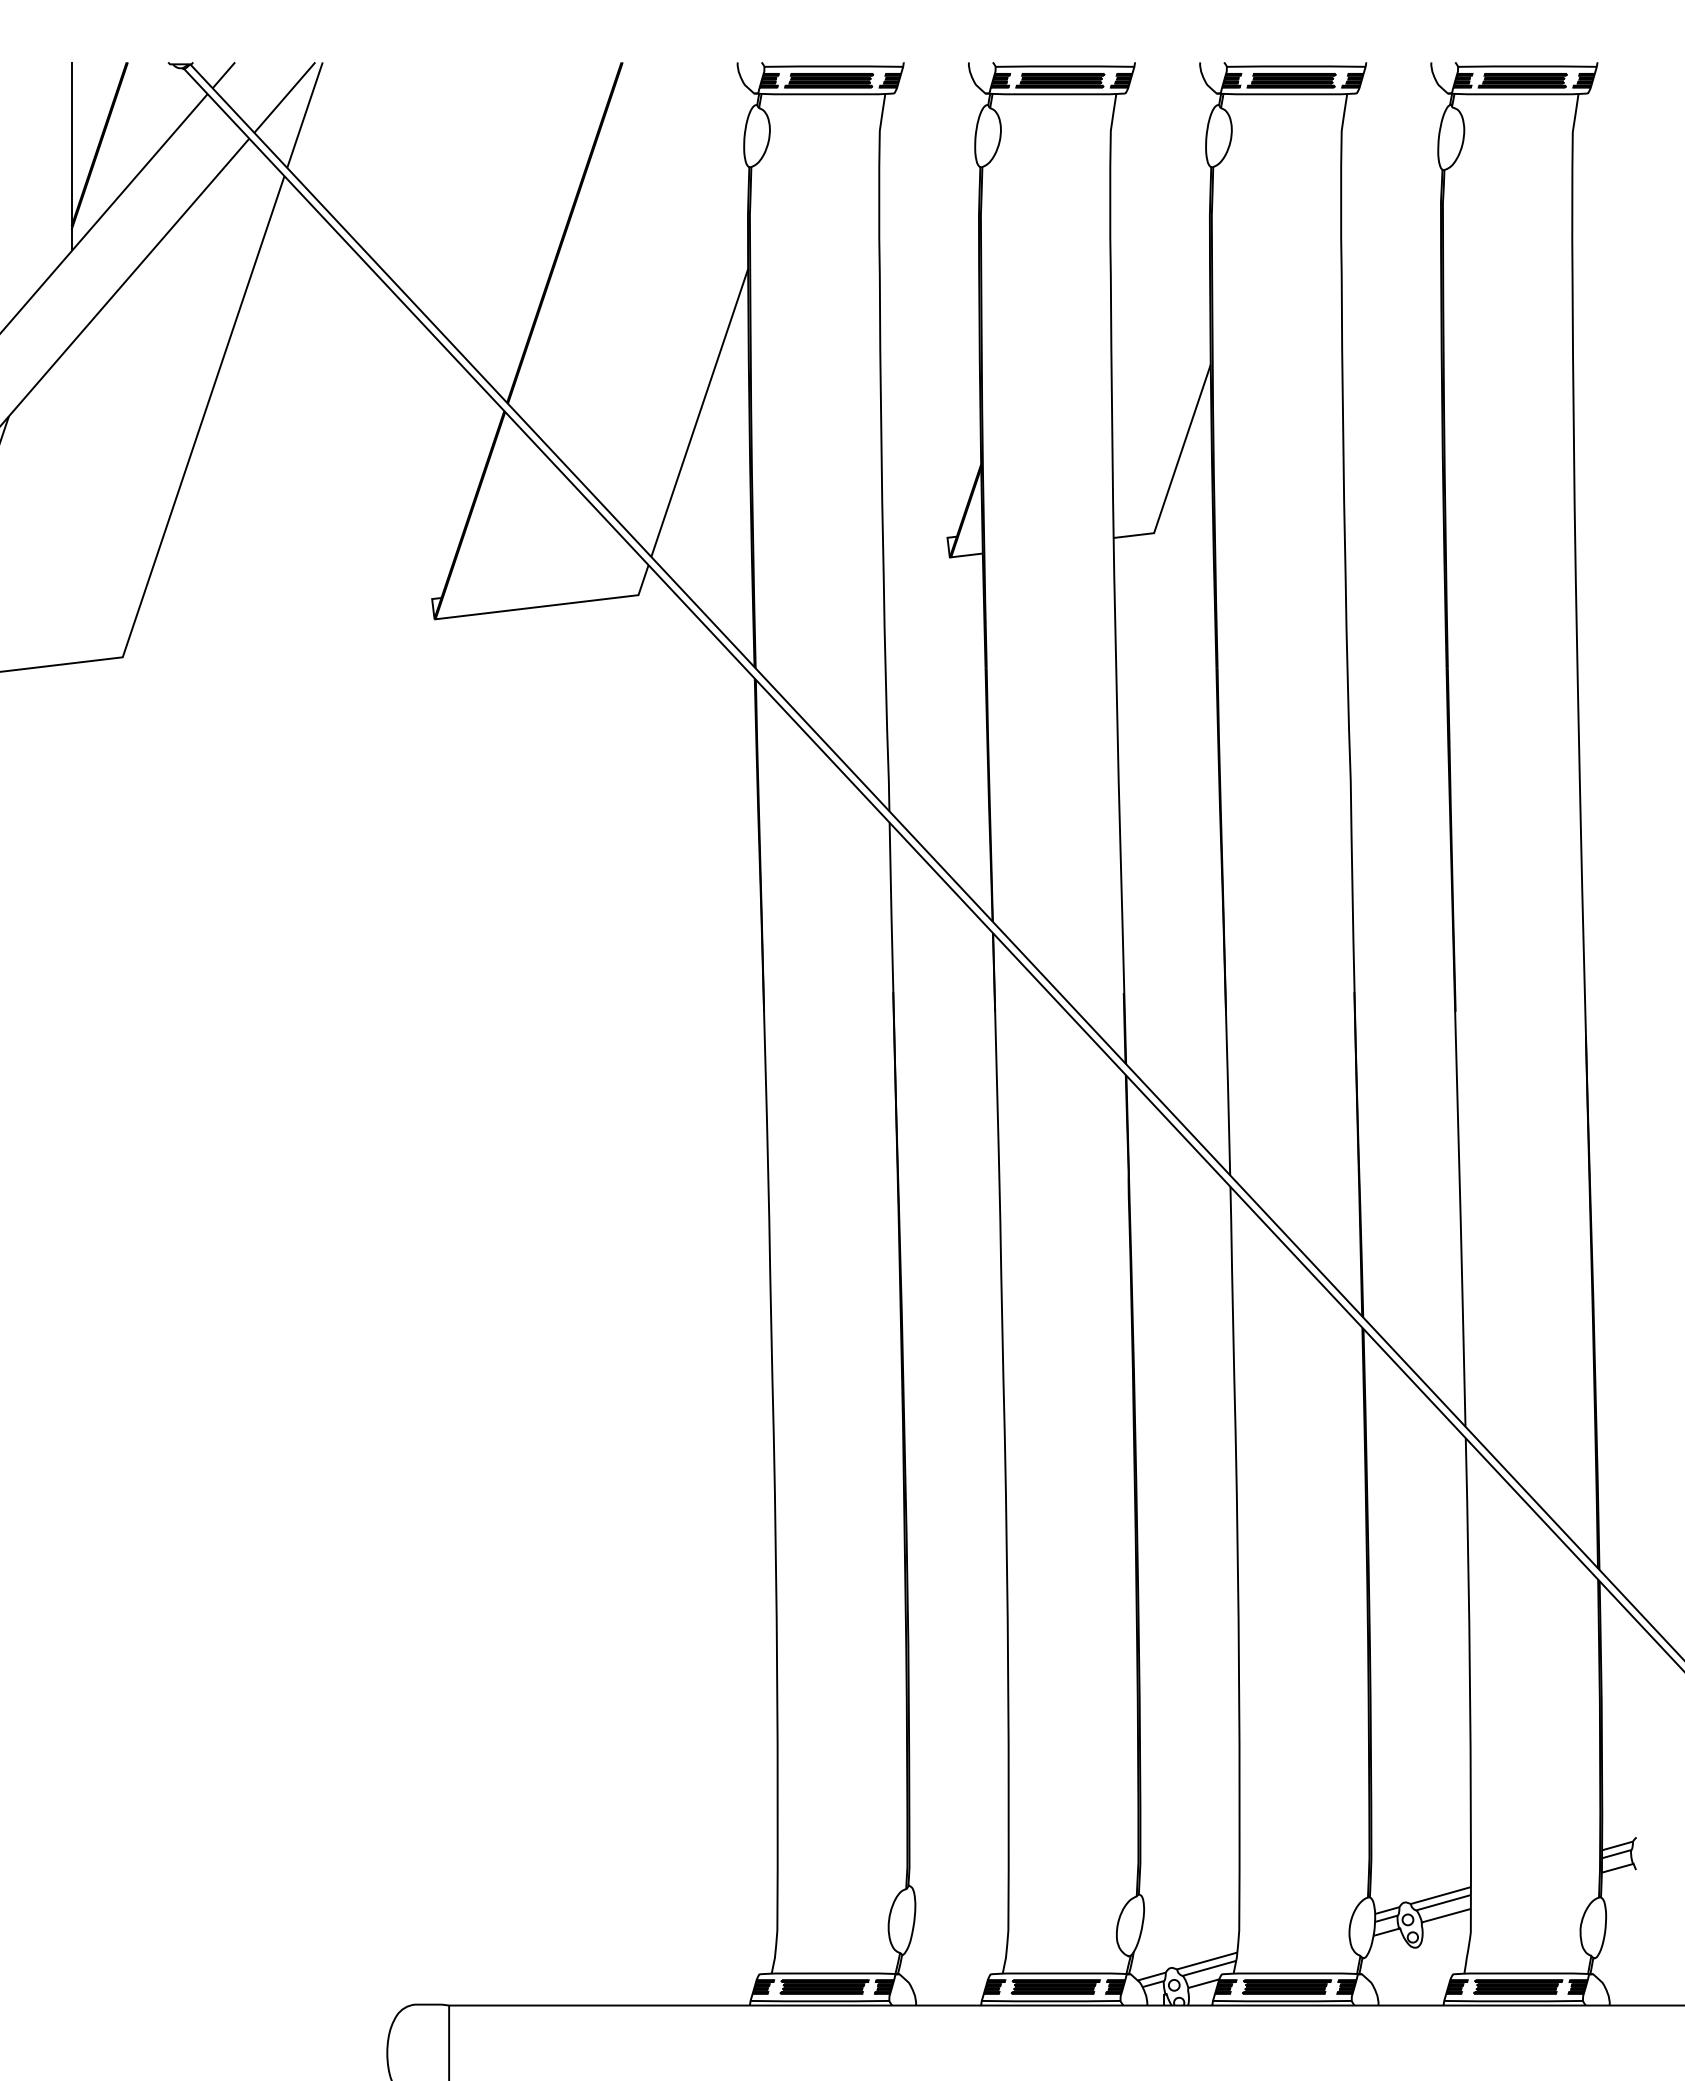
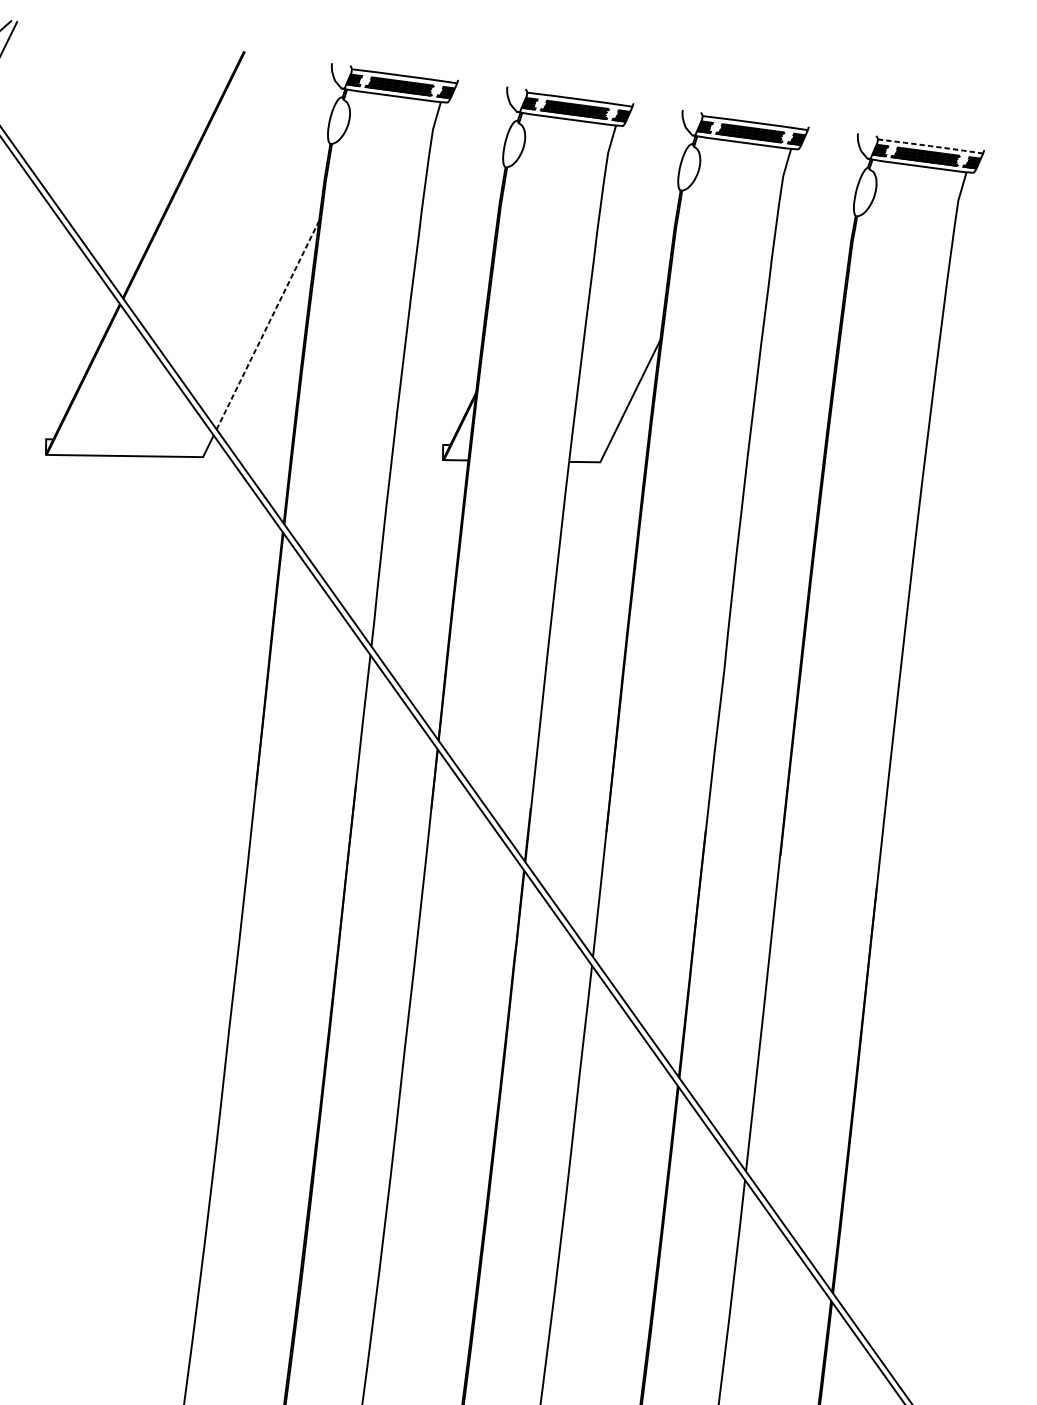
line: (1527, 66) -> (930, 146), solid -> dashed
line: (699, 412) -> (267, 324), solid -> dashed

